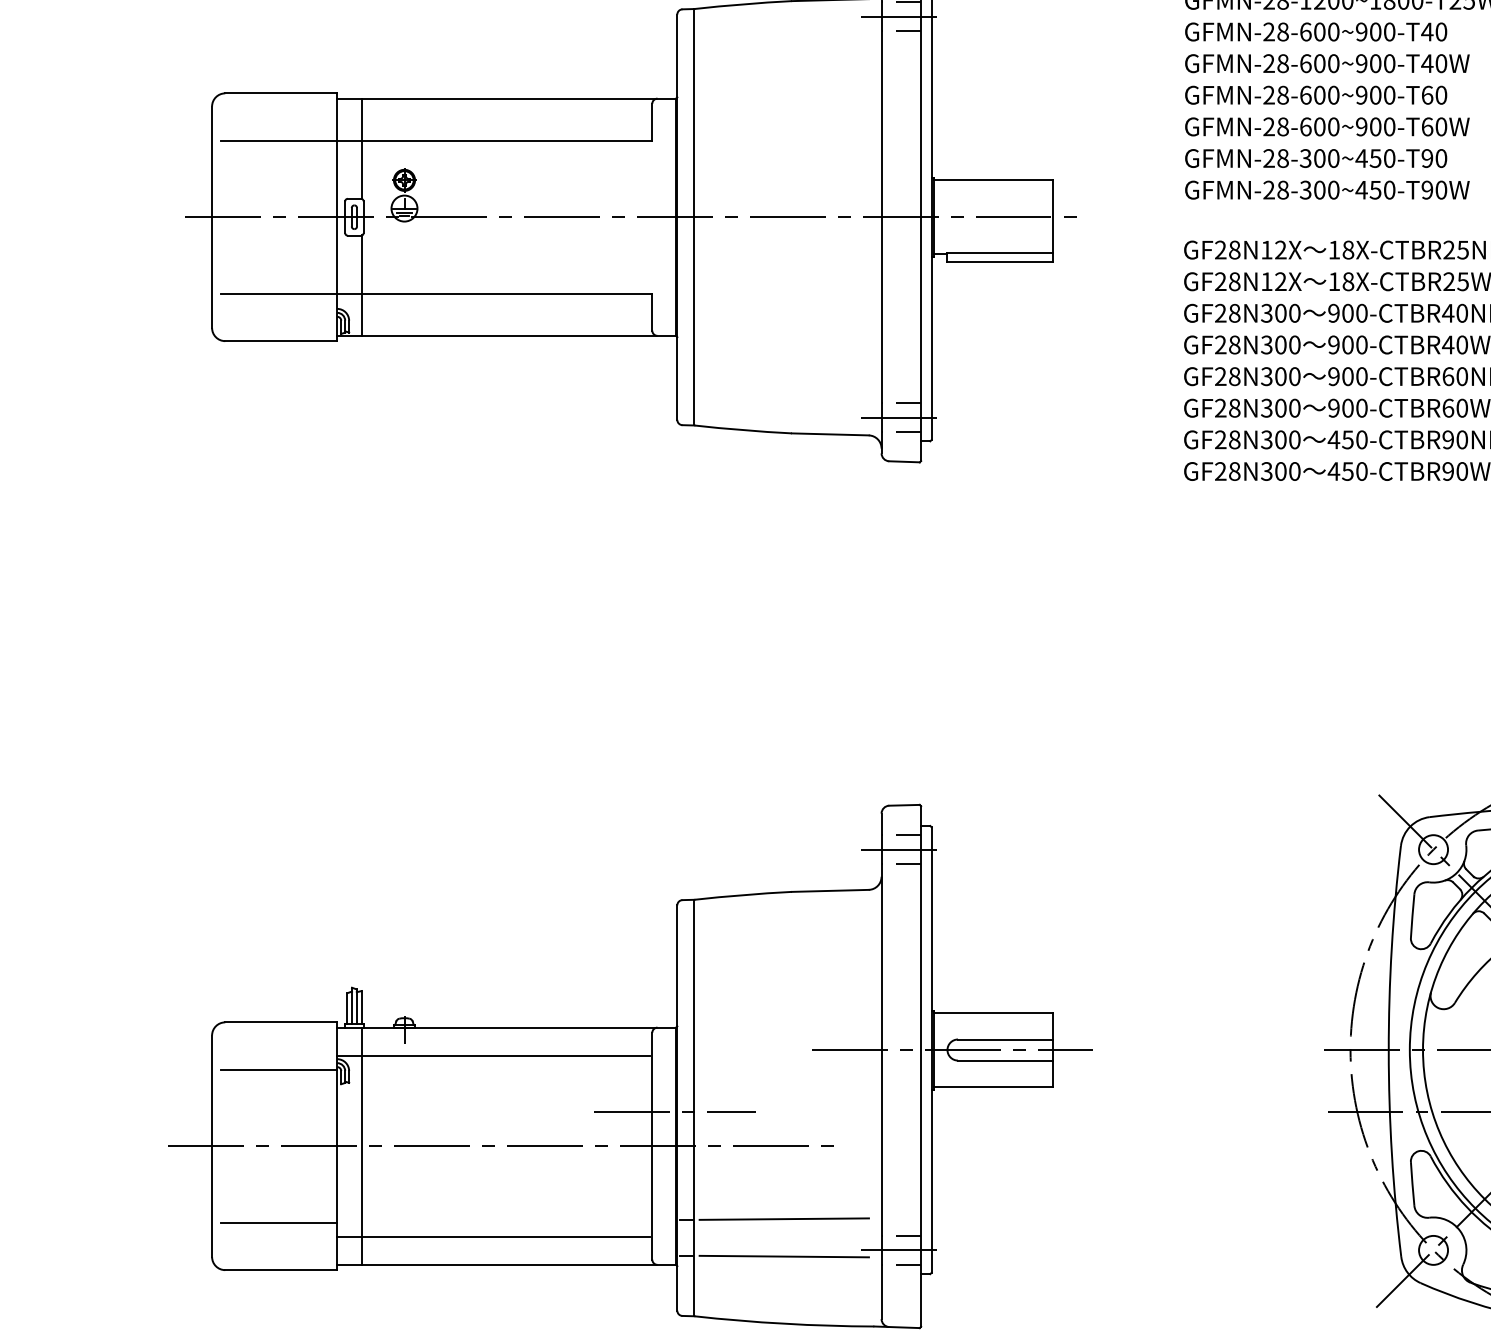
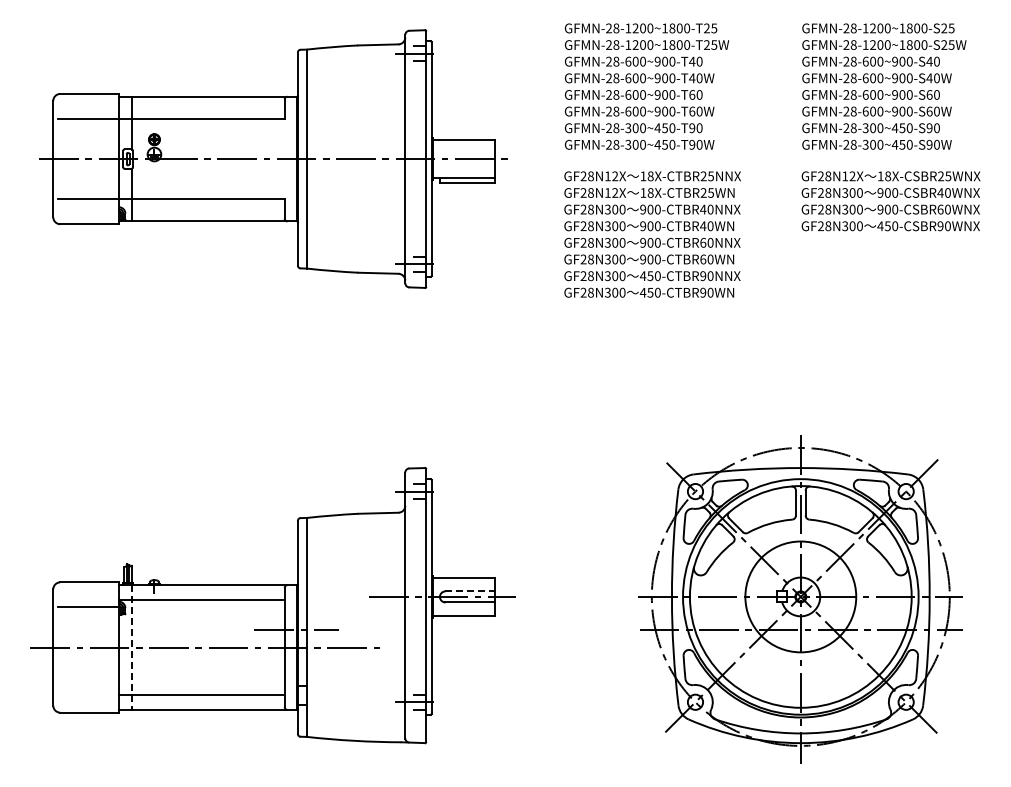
line: (1005, 1039) -> (470, 591), solid -> dashed
line: (362, 1148) -> (132, 648), solid -> dashed
line: (783, 1218) -> (353, 685), removed
line: (279, 1222) -> (88, 687), removed
line: (783, 1256) -> (353, 705), removed

